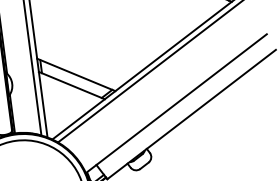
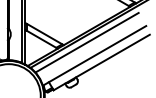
line: (157, 80) -> (86, 42), added

